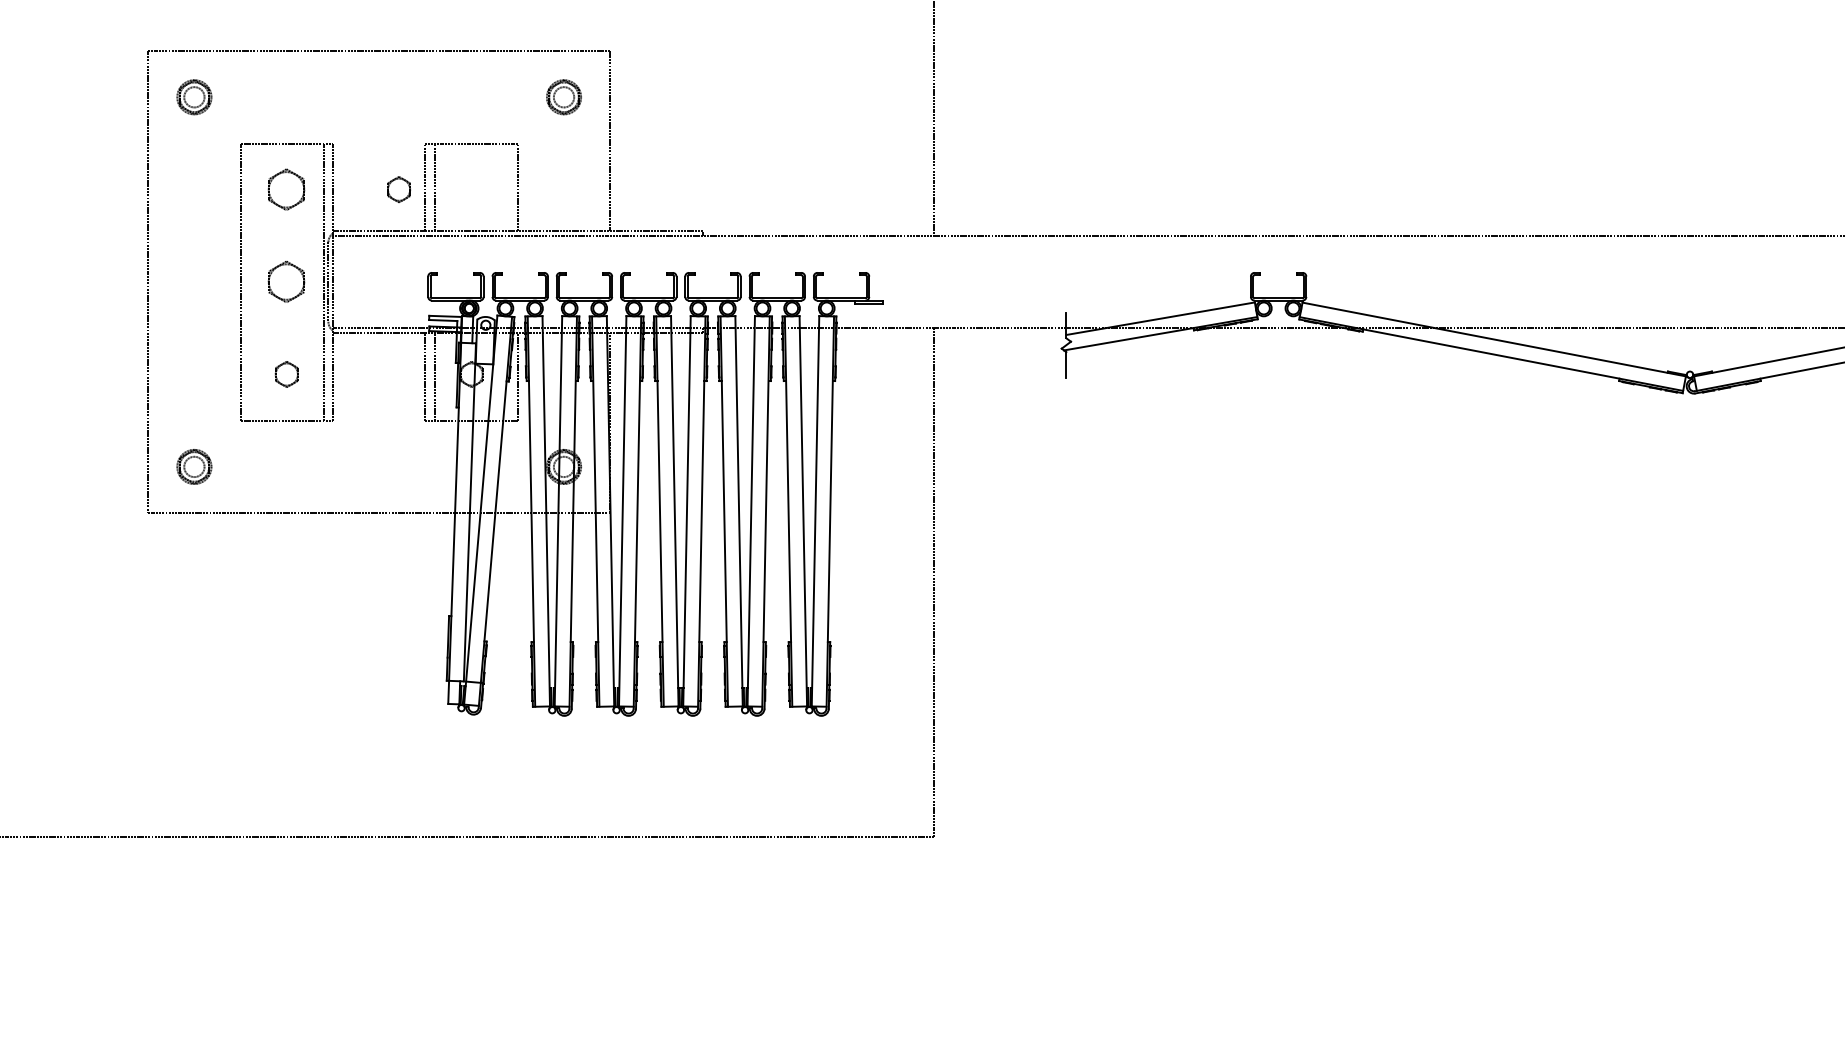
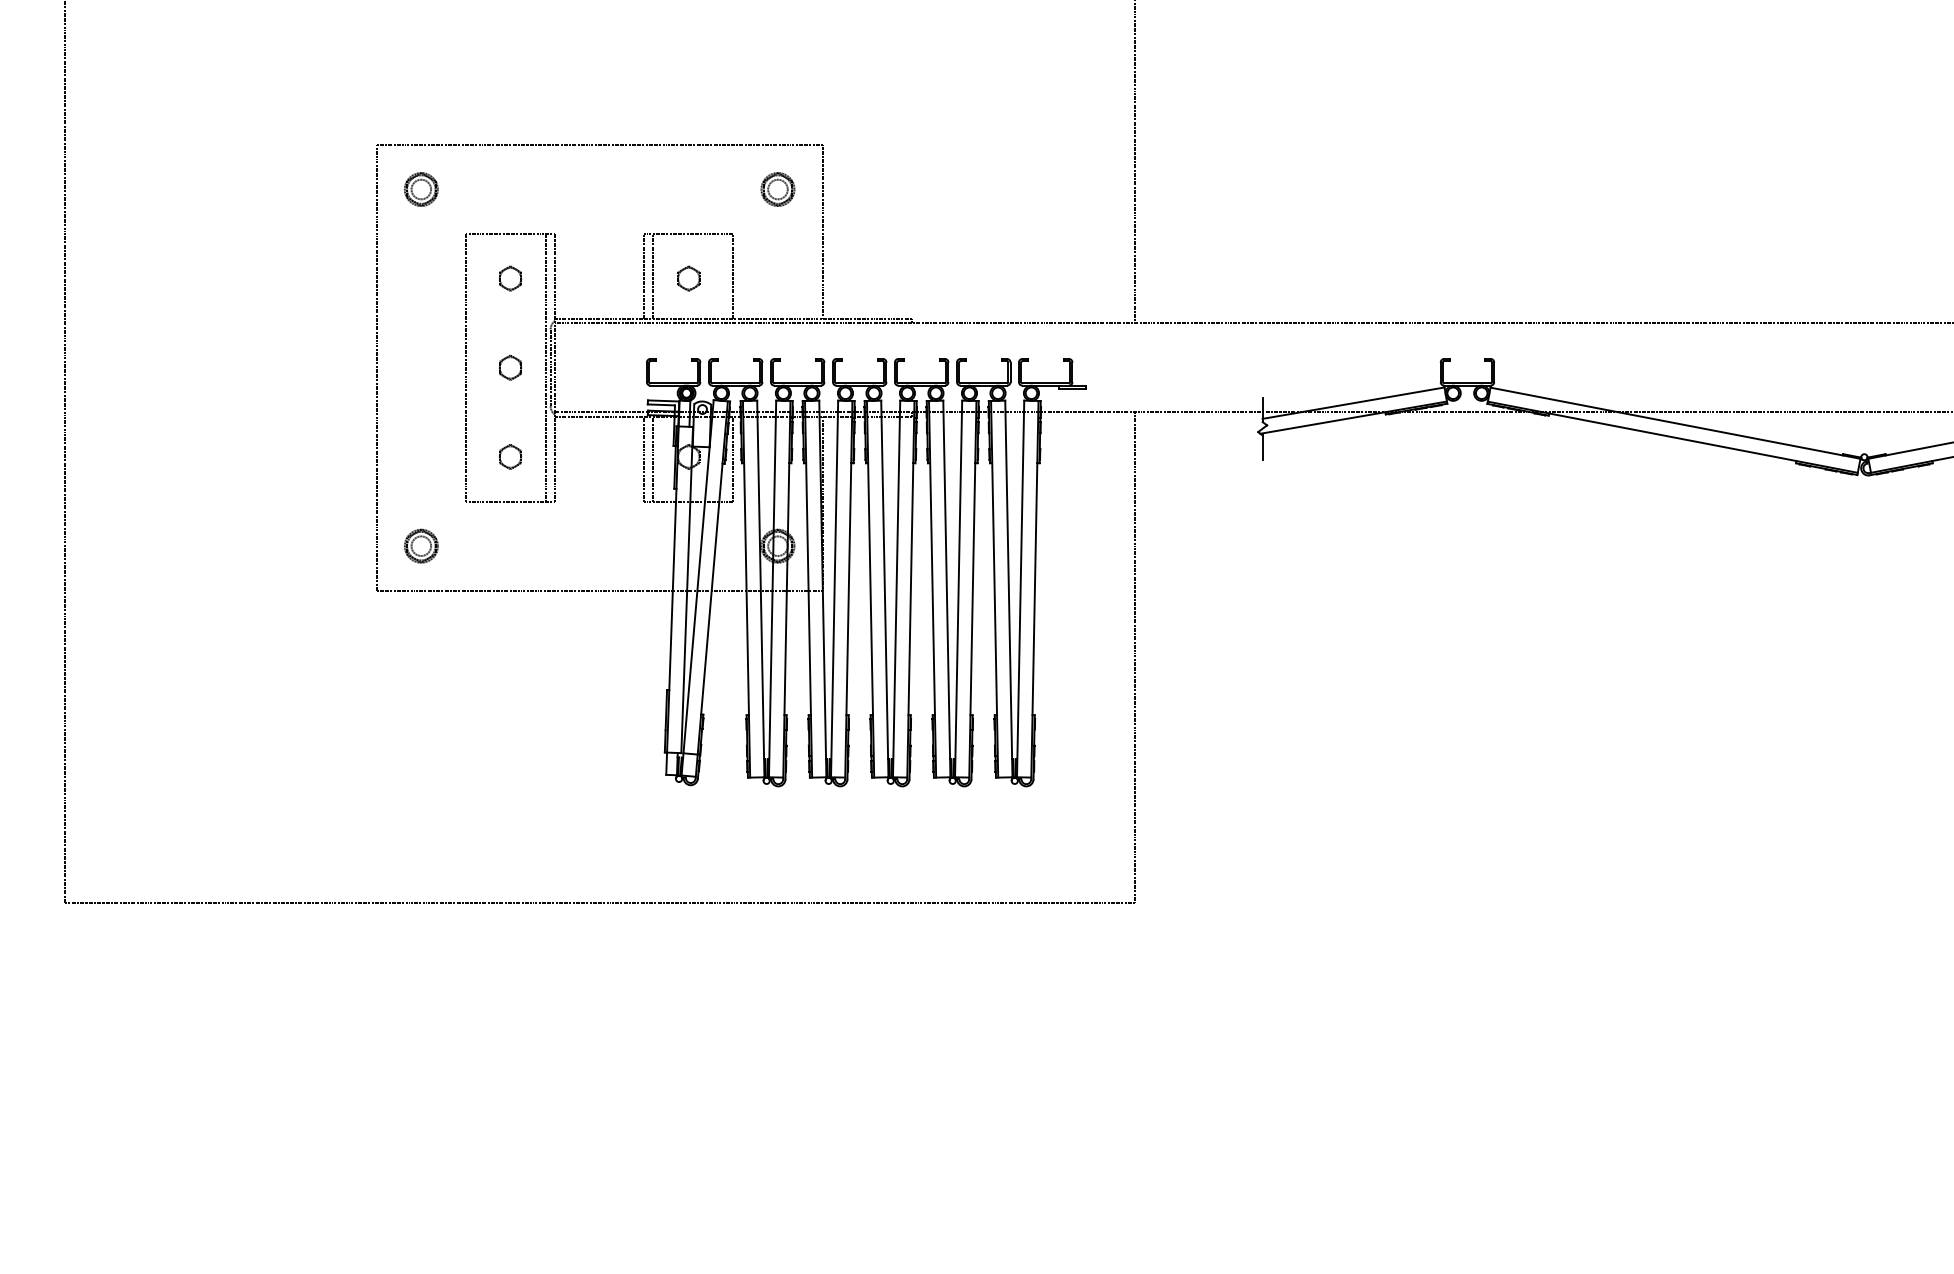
part: (286, 189) -> (510, 278), size x0.62
part: (398, 189) -> (688, 278), moved
part: (286, 281) -> (510, 367), size x0.62

